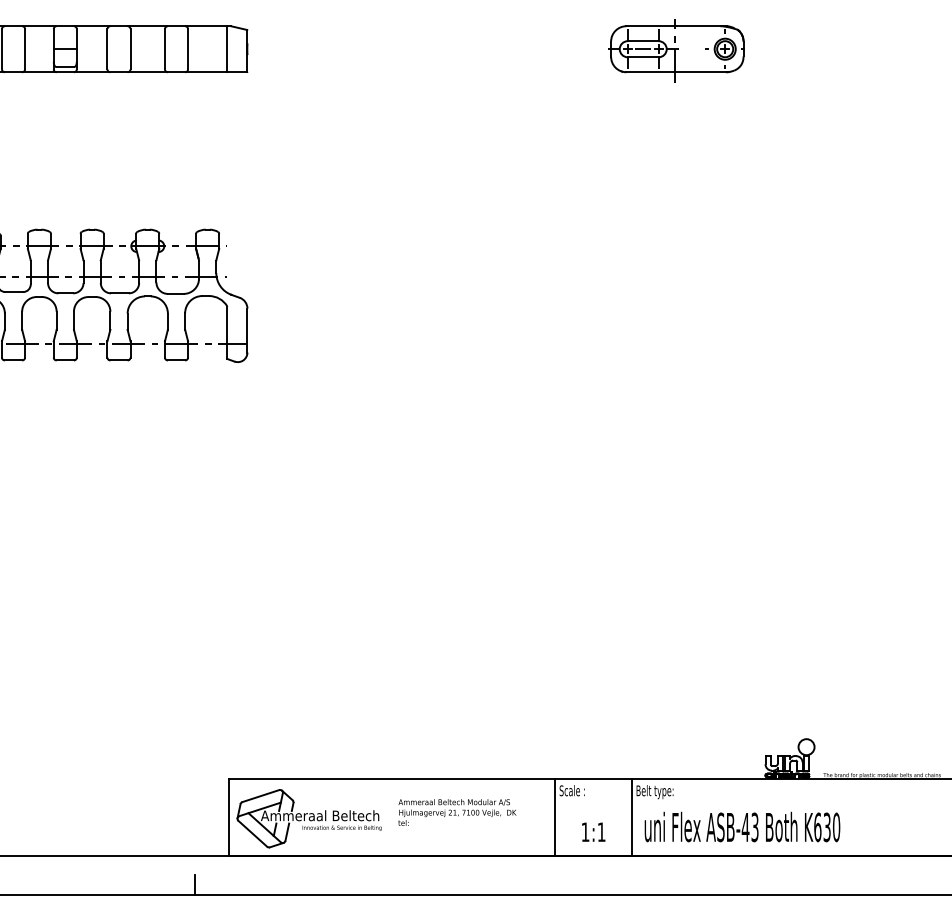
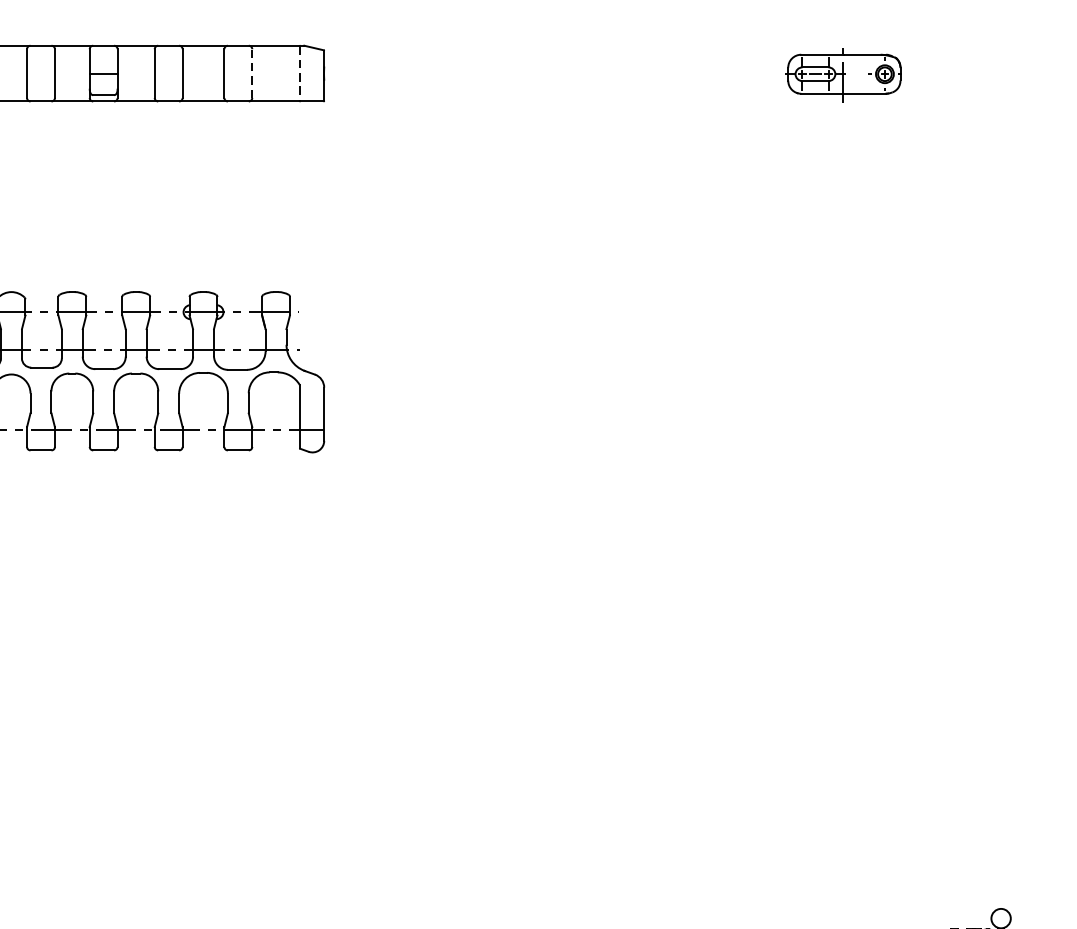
line: (188, 48) -> (252, 72), solid -> dashed
line: (227, 49) -> (300, 73), solid -> dashed
part: (676, 50) -> (843, 75), size x0.7

